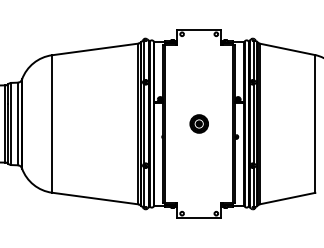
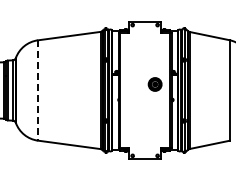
line: (51, 124) -> (37, 90), solid -> dashed
part: (198, 124) -> (154, 84), moved

